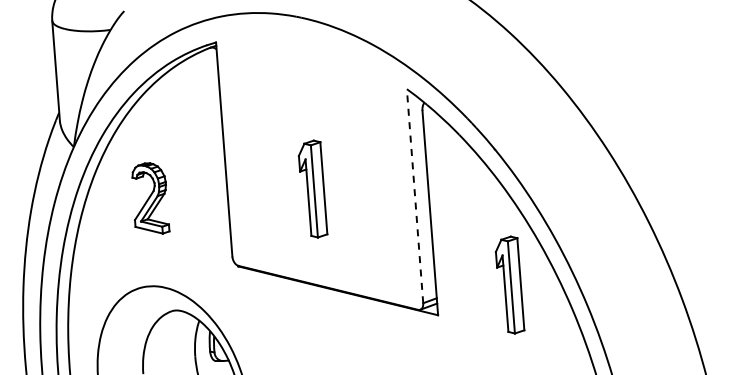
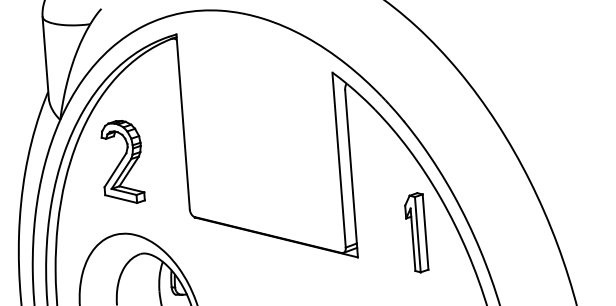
part: (312, 188) -> (255, 153), removed
line: (415, 195) -> (339, 159), dashed -> solid
part: (150, 198) -> (122, 161), size x1.43

